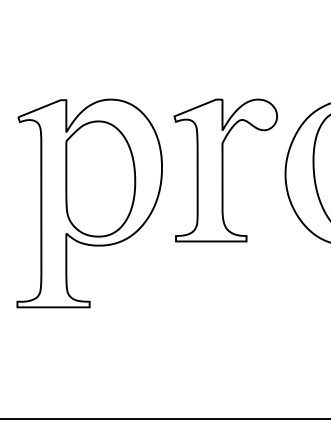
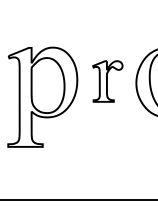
part: (225, 170) -> (107, 81), size x0.6

